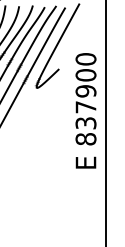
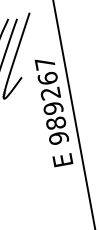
text: (85, 99) -> (51, 101), 837900 -> 989267

